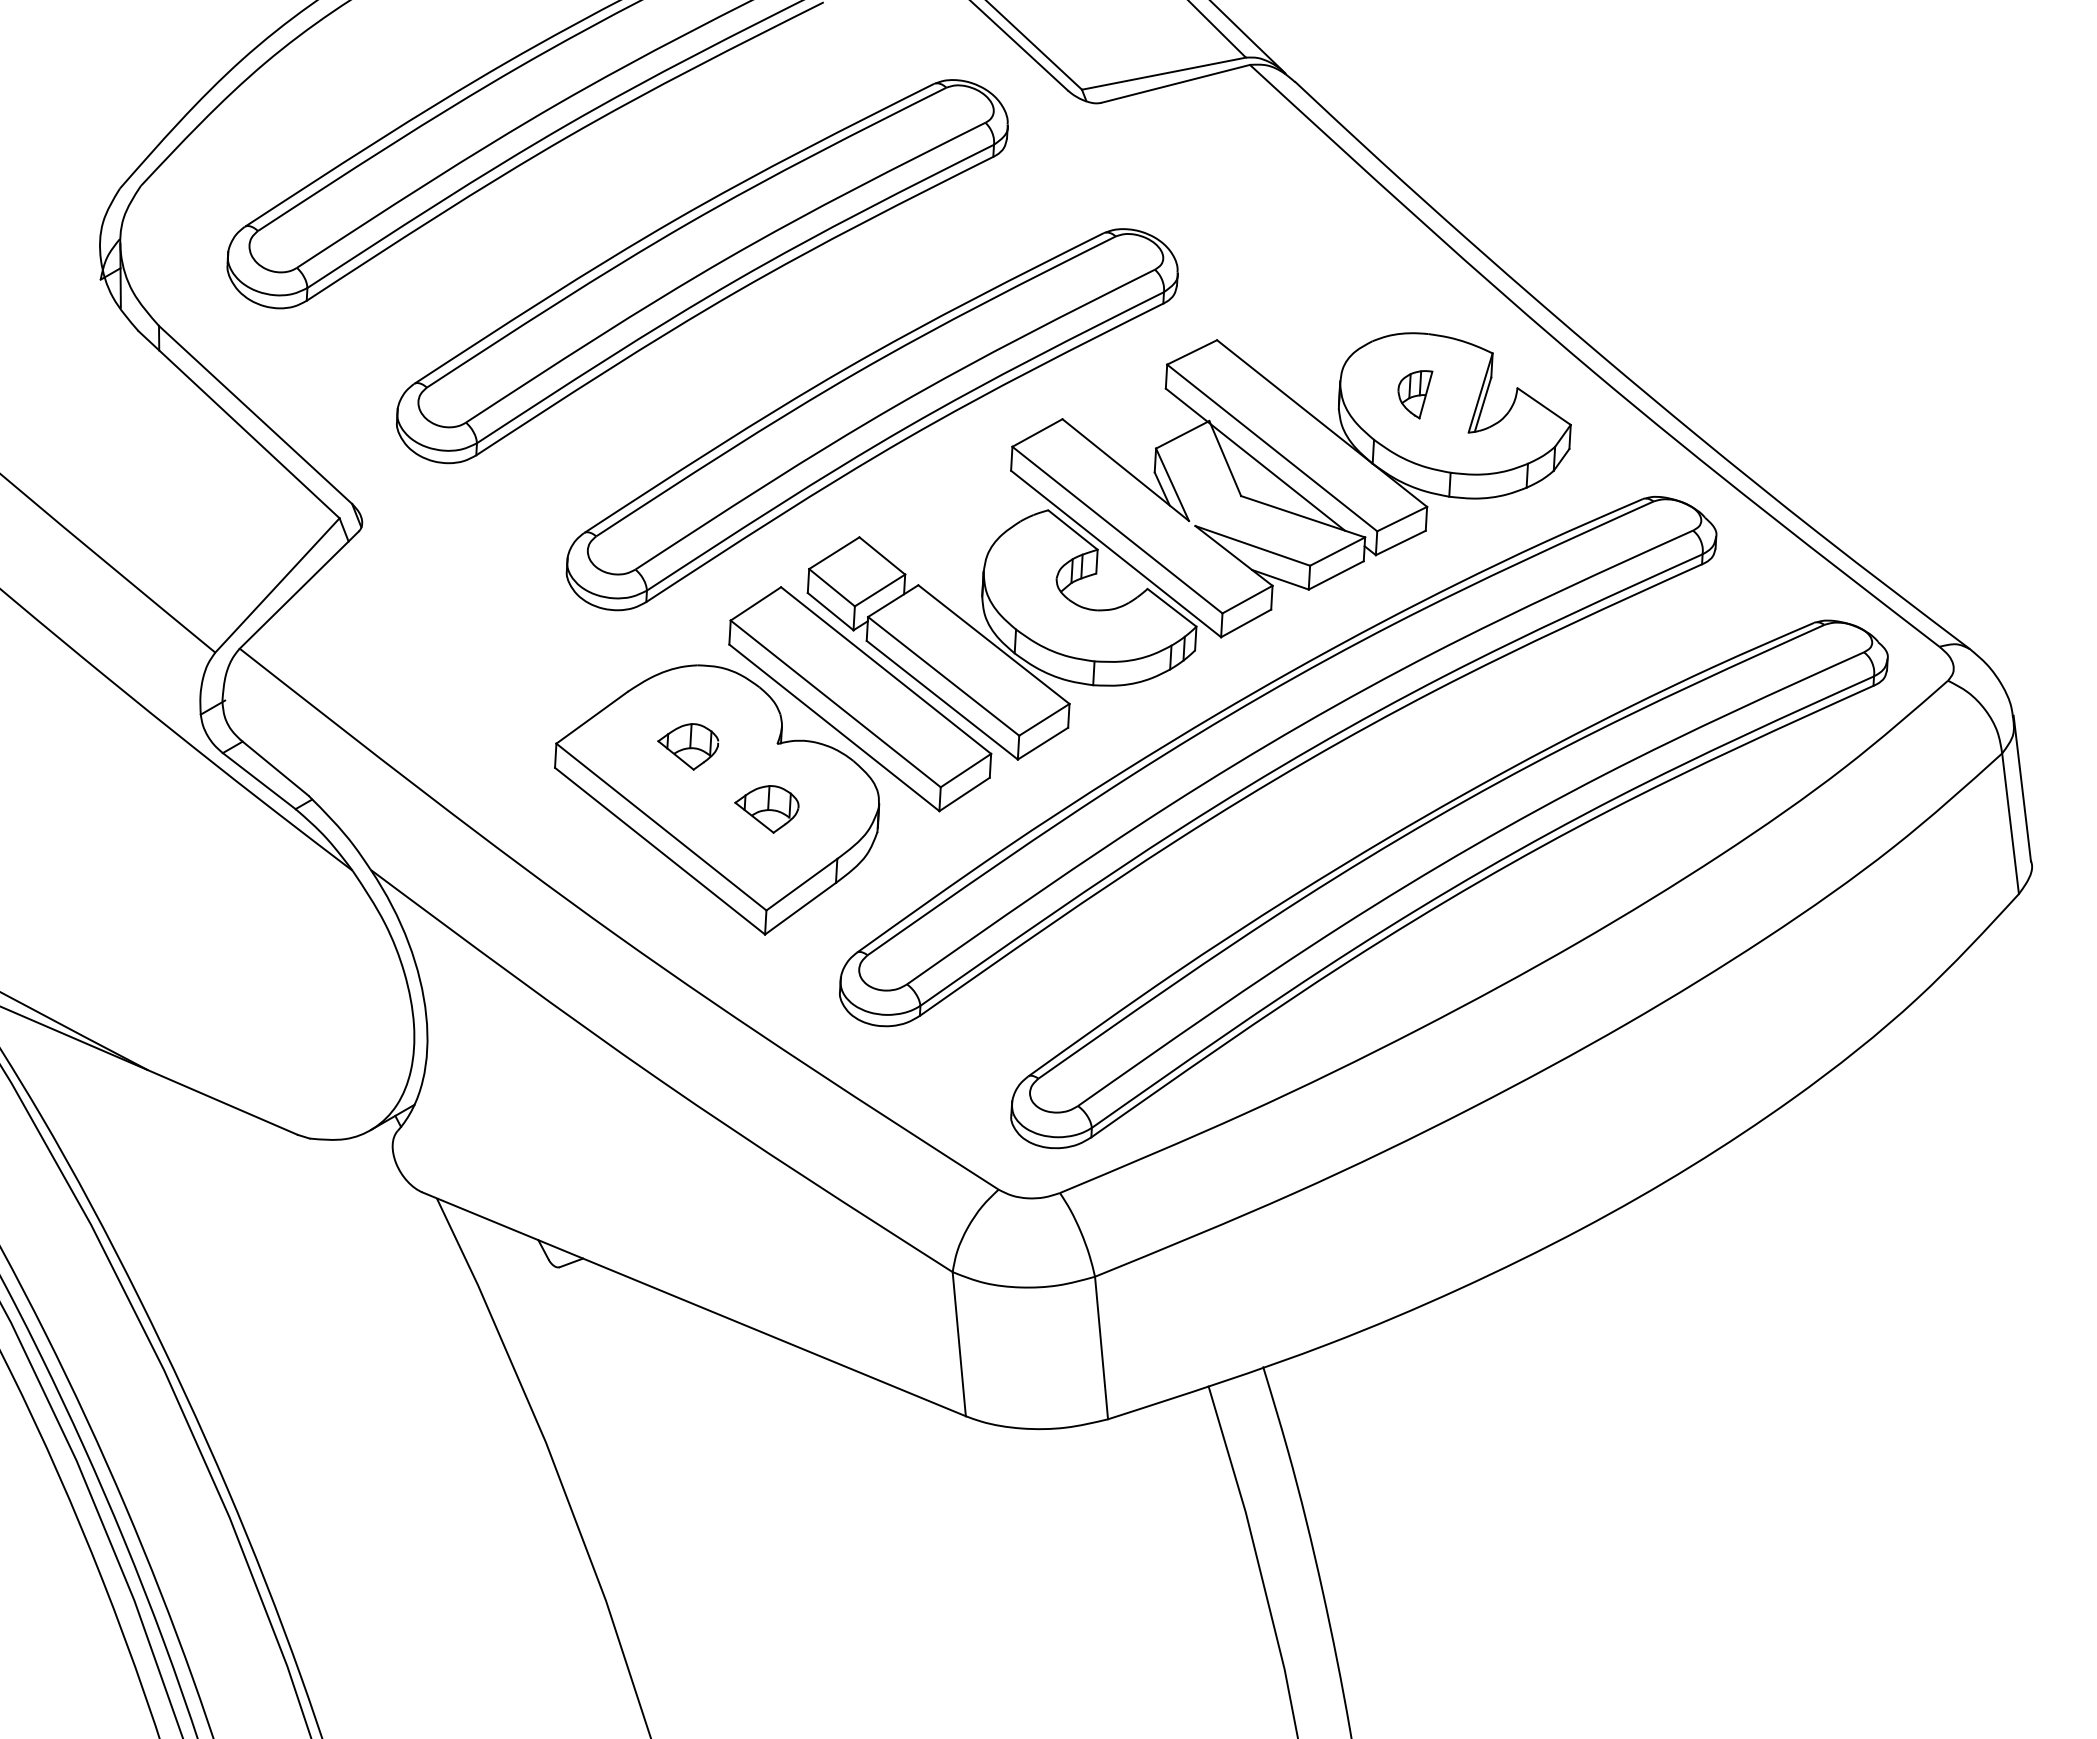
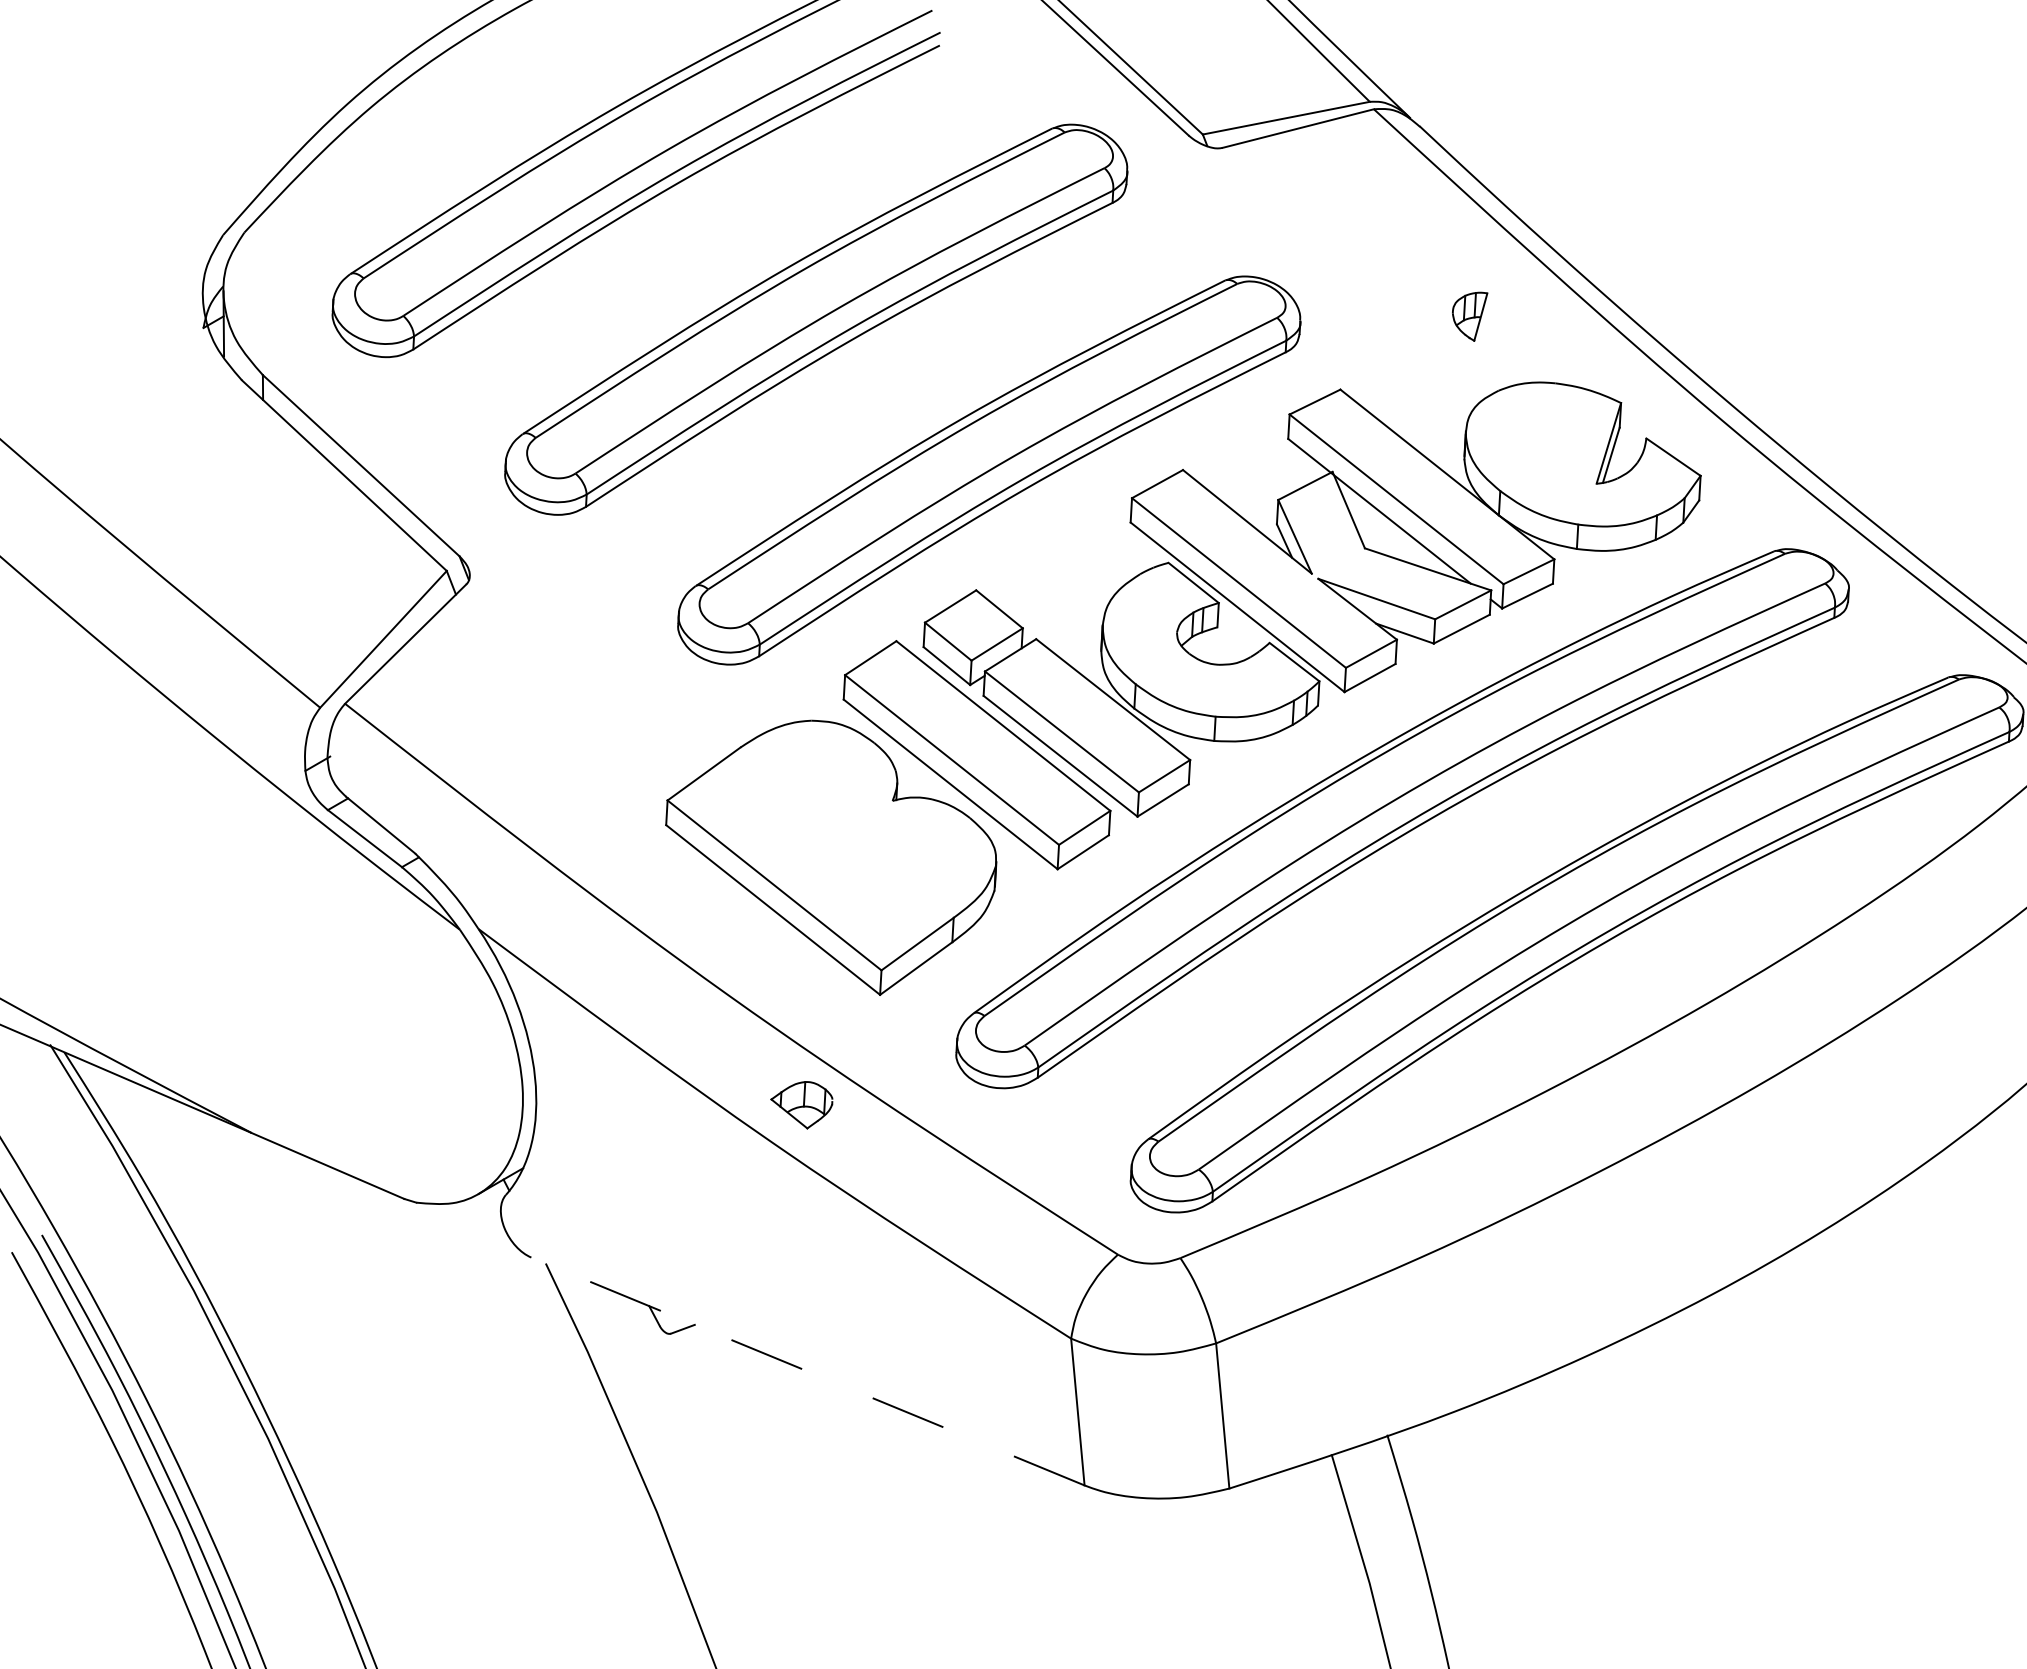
part: (1415, 394) -> (1470, 316), moved
part: (688, 746) -> (802, 1104), moved
part: (766, 809) -> (881, 867), removed
line: (694, 1304) -> (808, 1371), solid -> dashed

